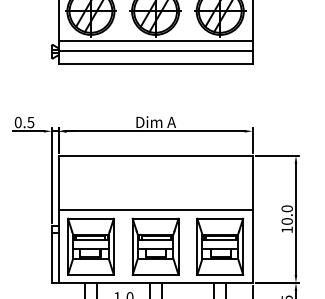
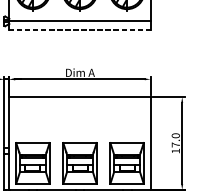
line: (155, 41) -> (79, 13), removed
line: (155, 63) -> (79, 29), solid -> dashed
line: (155, 210) -> (79, 137), removed
text: (286, 221) -> (175, 145), 10.0 -> 17.0

